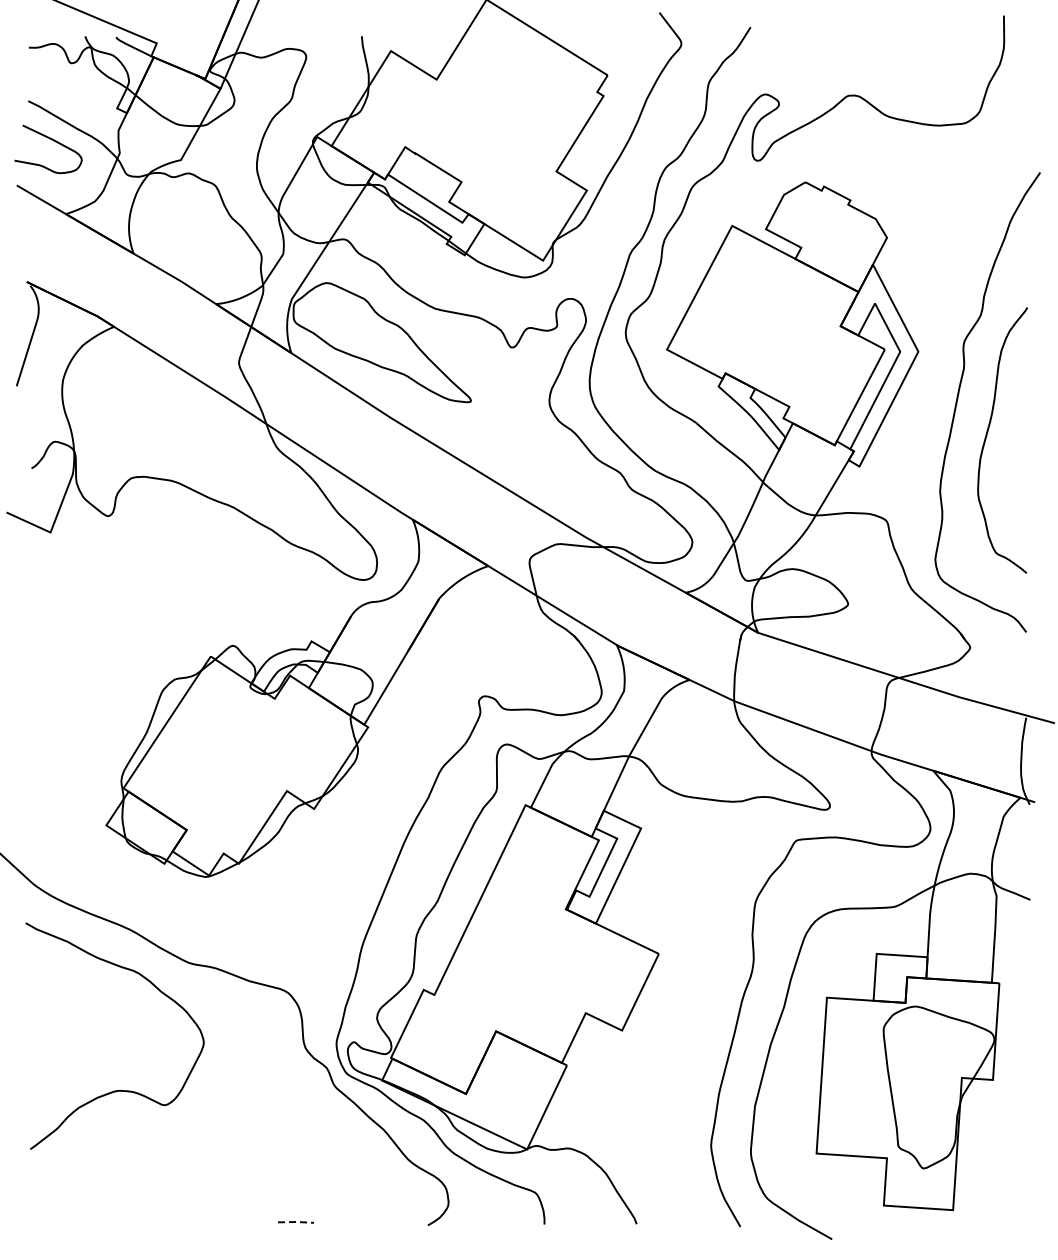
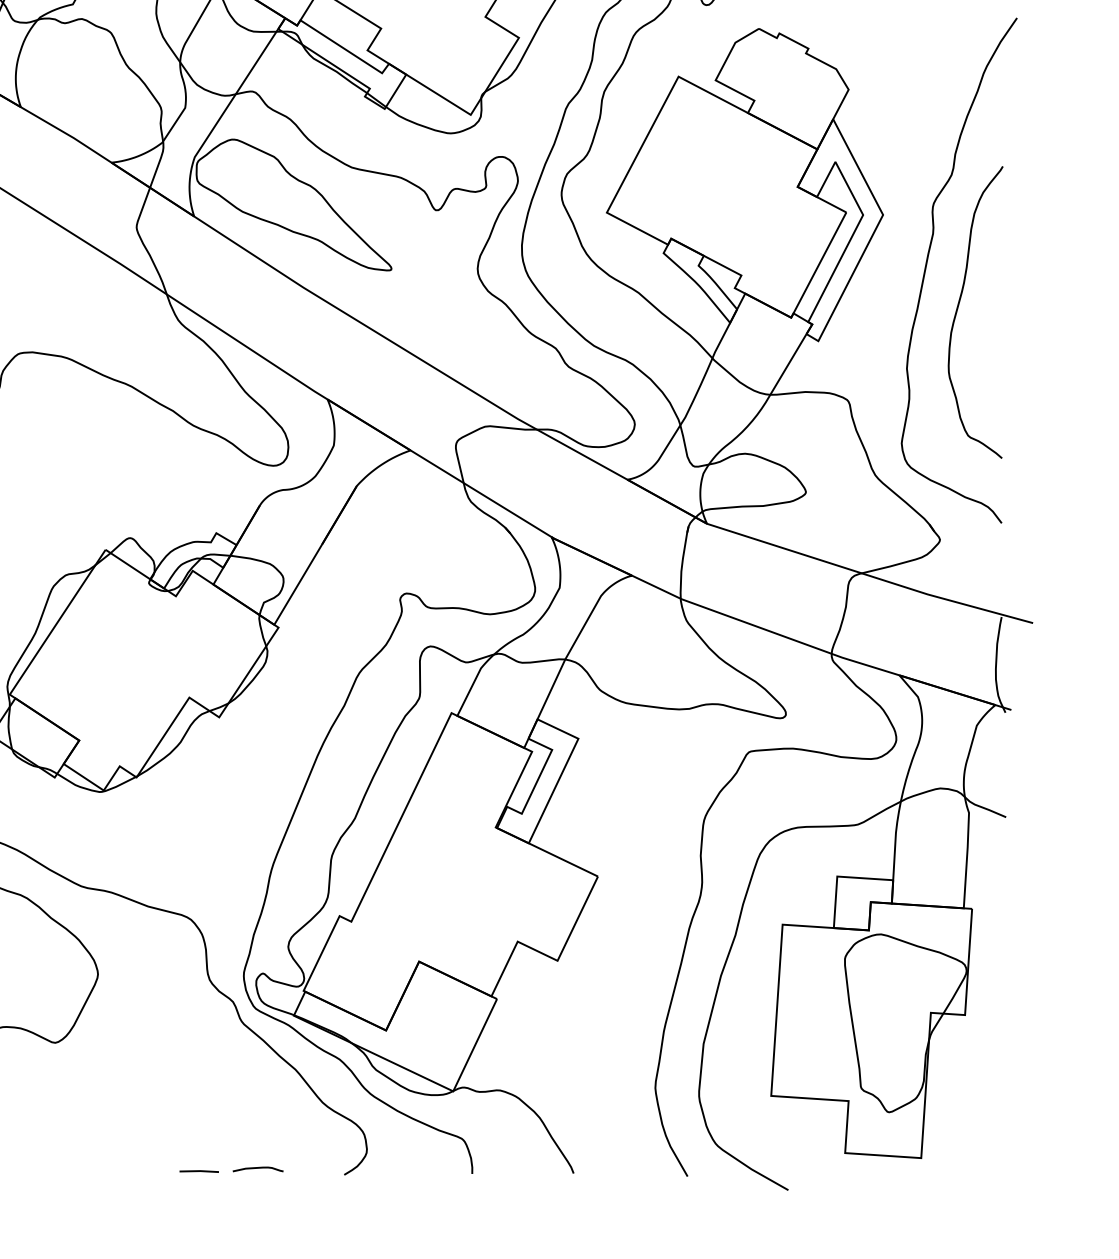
curve: (349, 1219) -> (258, 1168), added
line: (296, 1222) -> (199, 1171), dashed -> solid

